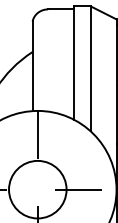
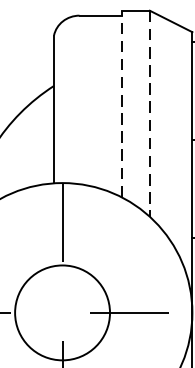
line: (73, 62) -> (121, 103), solid -> dashed
line: (90, 69) -> (149, 114), solid -> dashed

